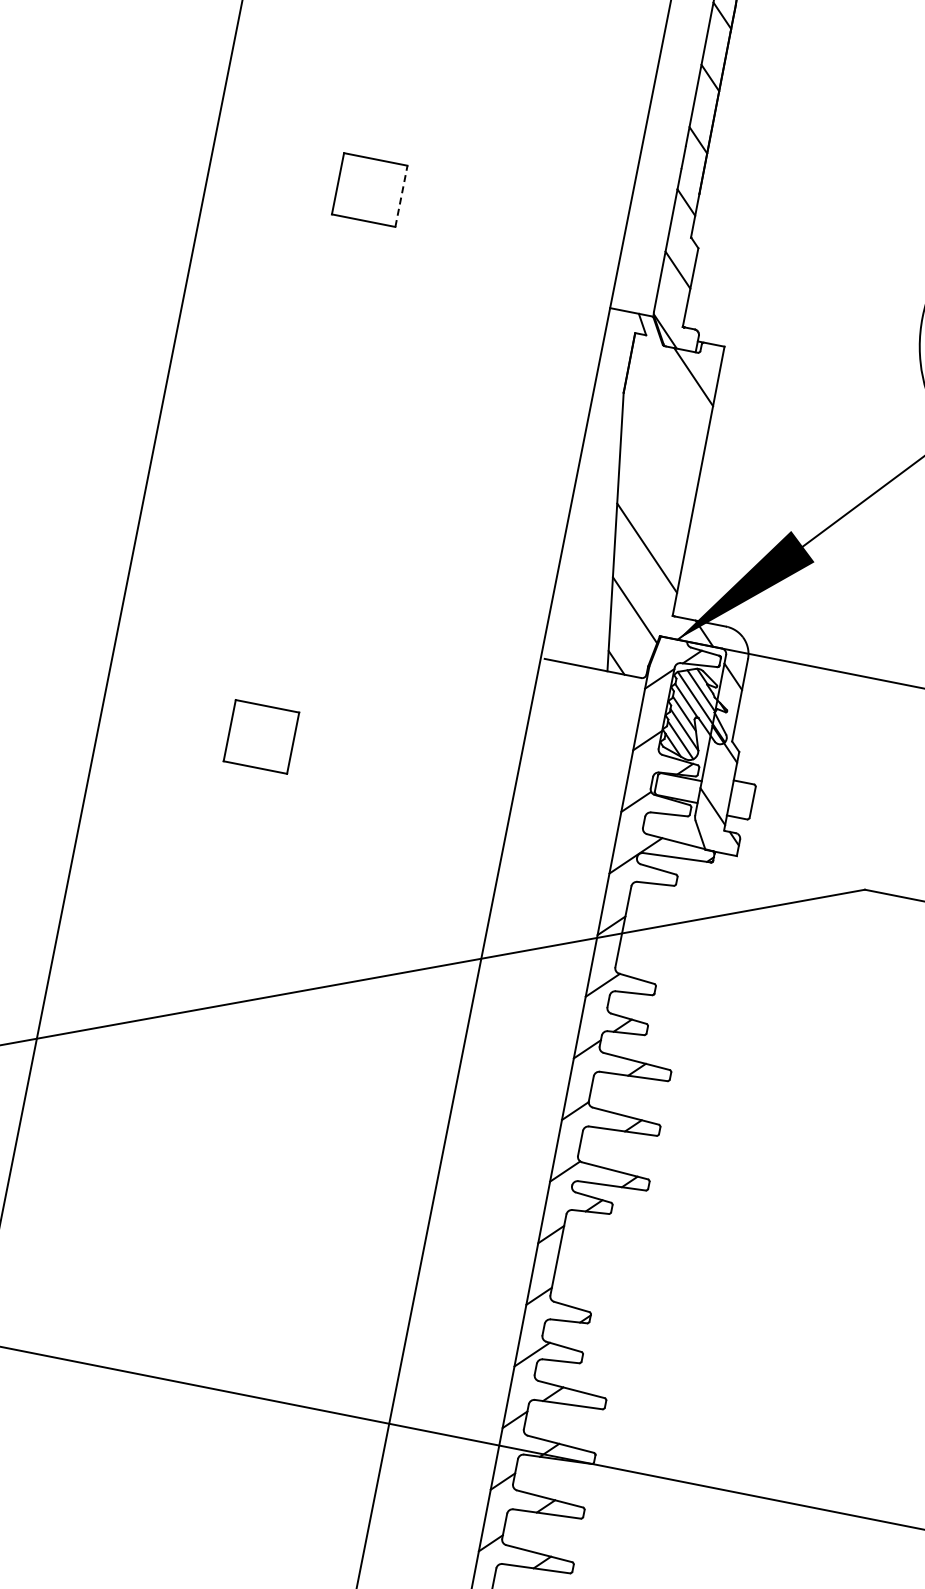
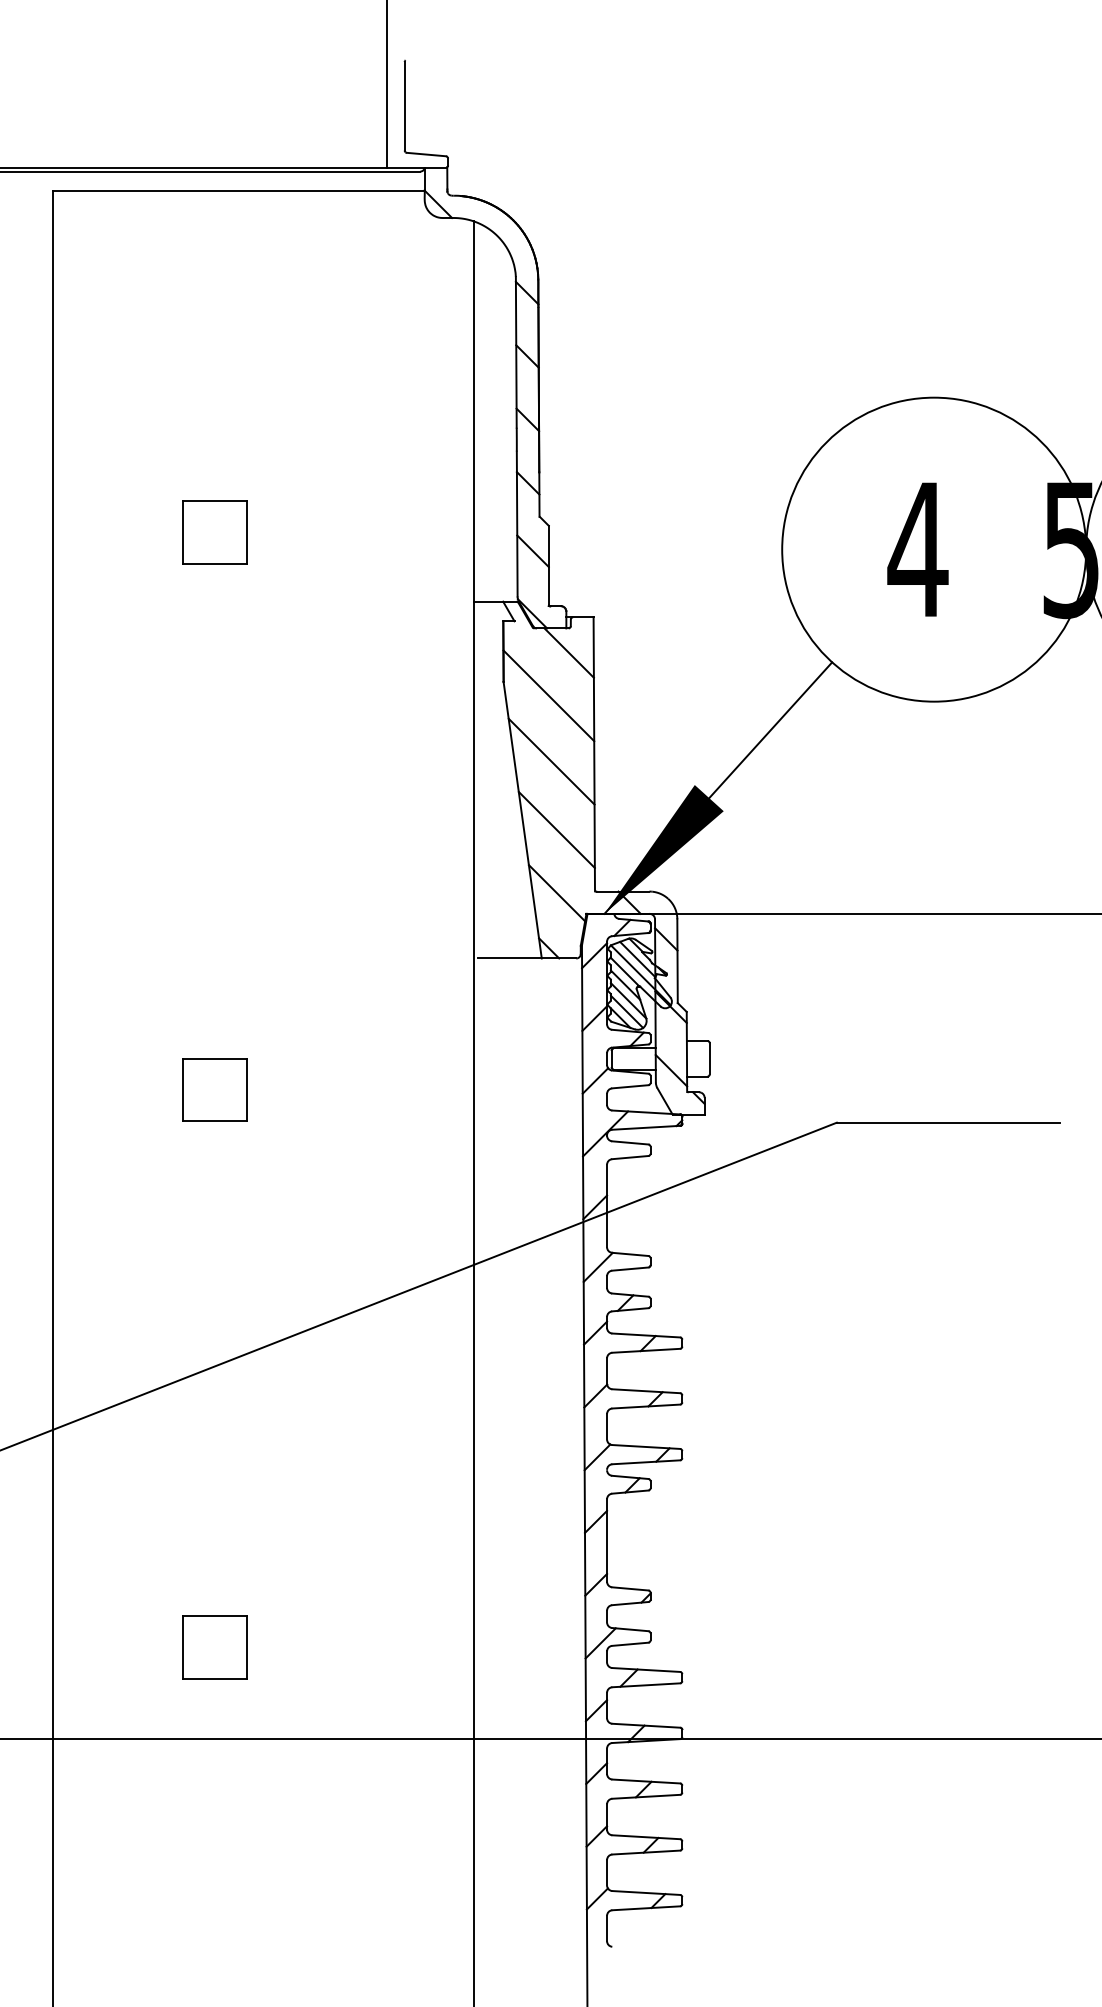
line: (401, 196) -> (247, 532), dashed -> solid
line: (665, 414) -> (548, 695), added
line: (655, 479) -> (551, 761), added
part: (152, 1283) -> (214, 1647), added

